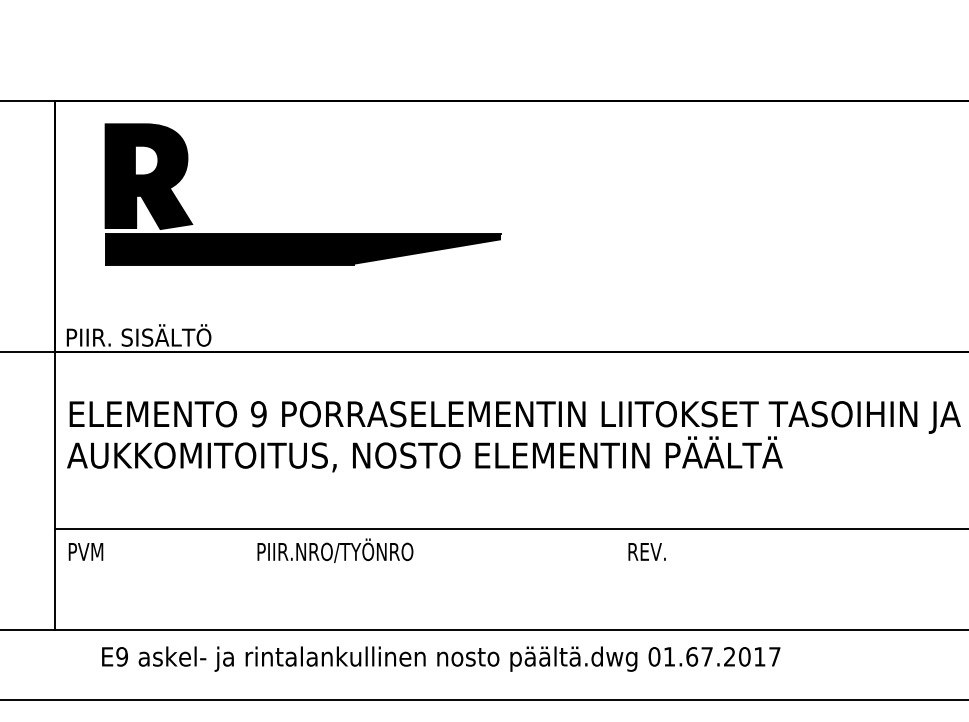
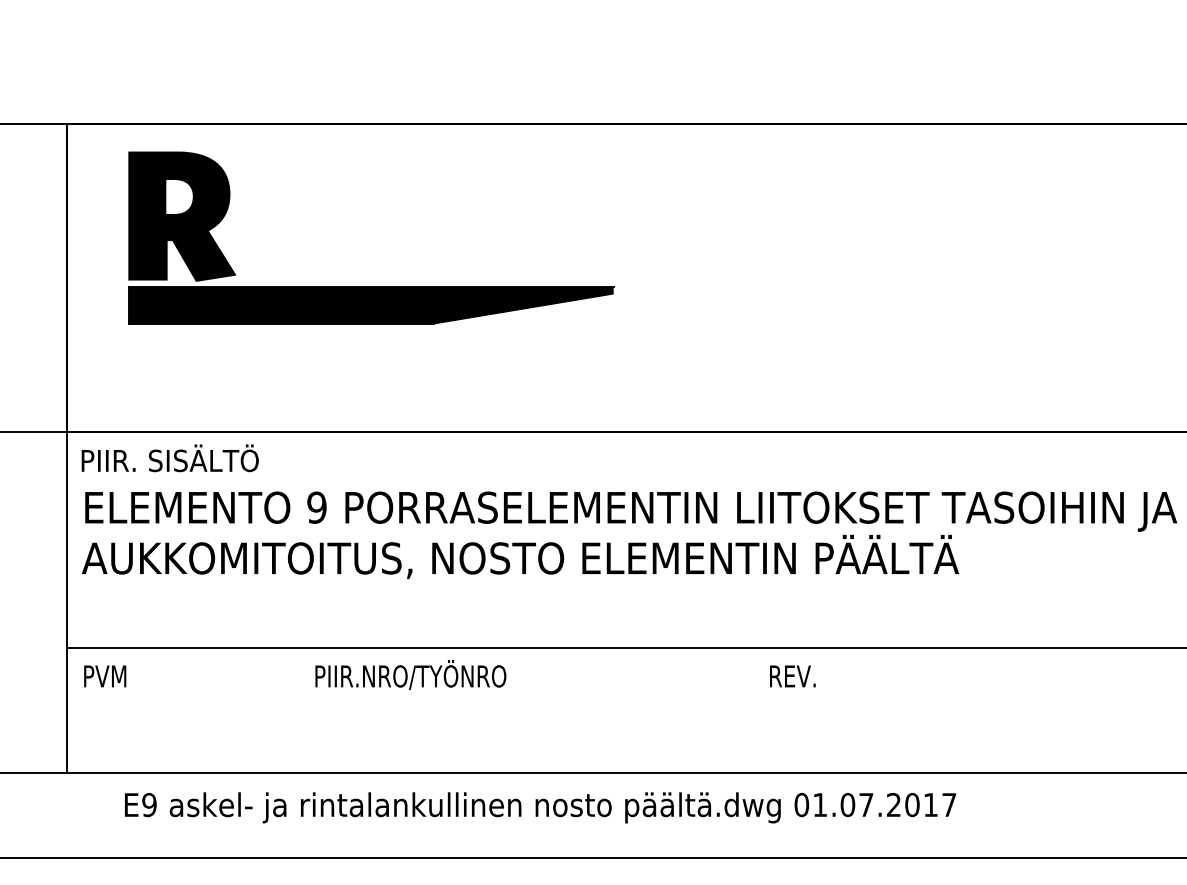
text: (138, 335) -> (169, 458), moved
text: (691, 656) -> (847, 804), 01.67.2017 -> 01.07.2017

